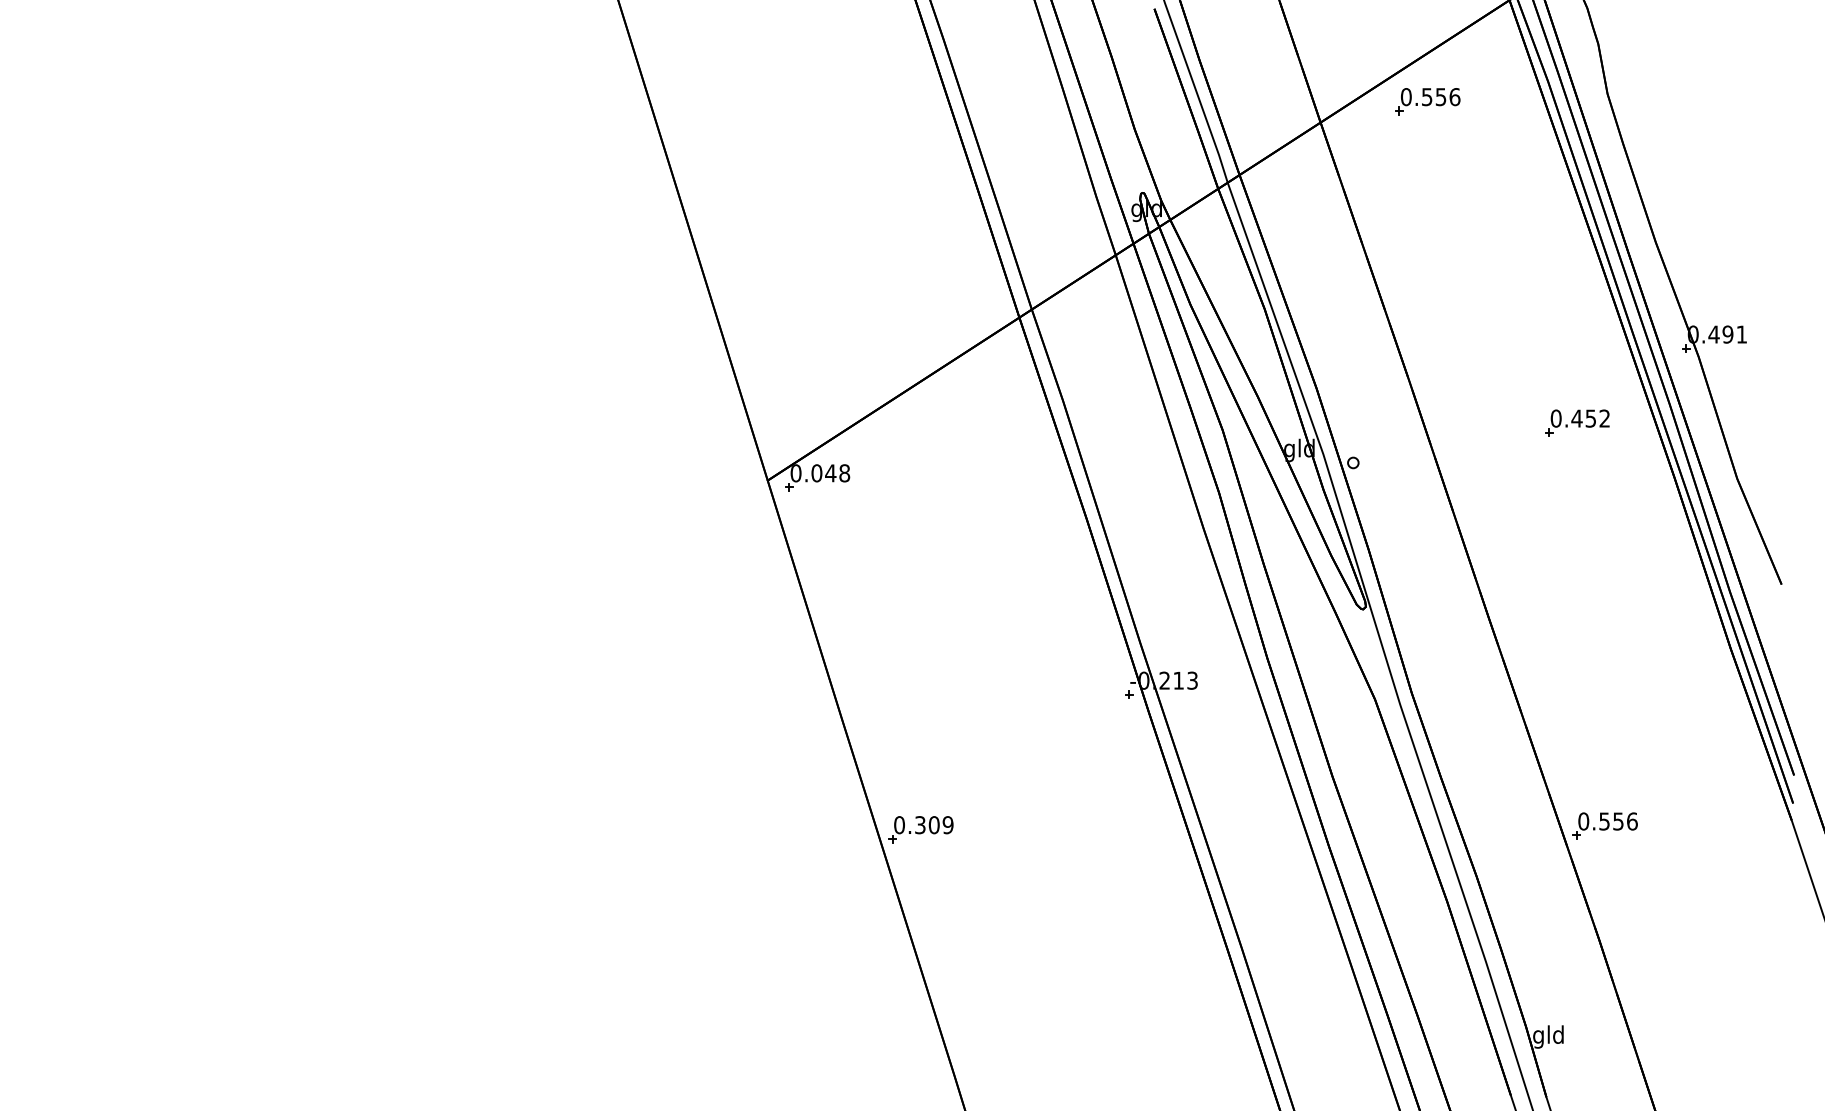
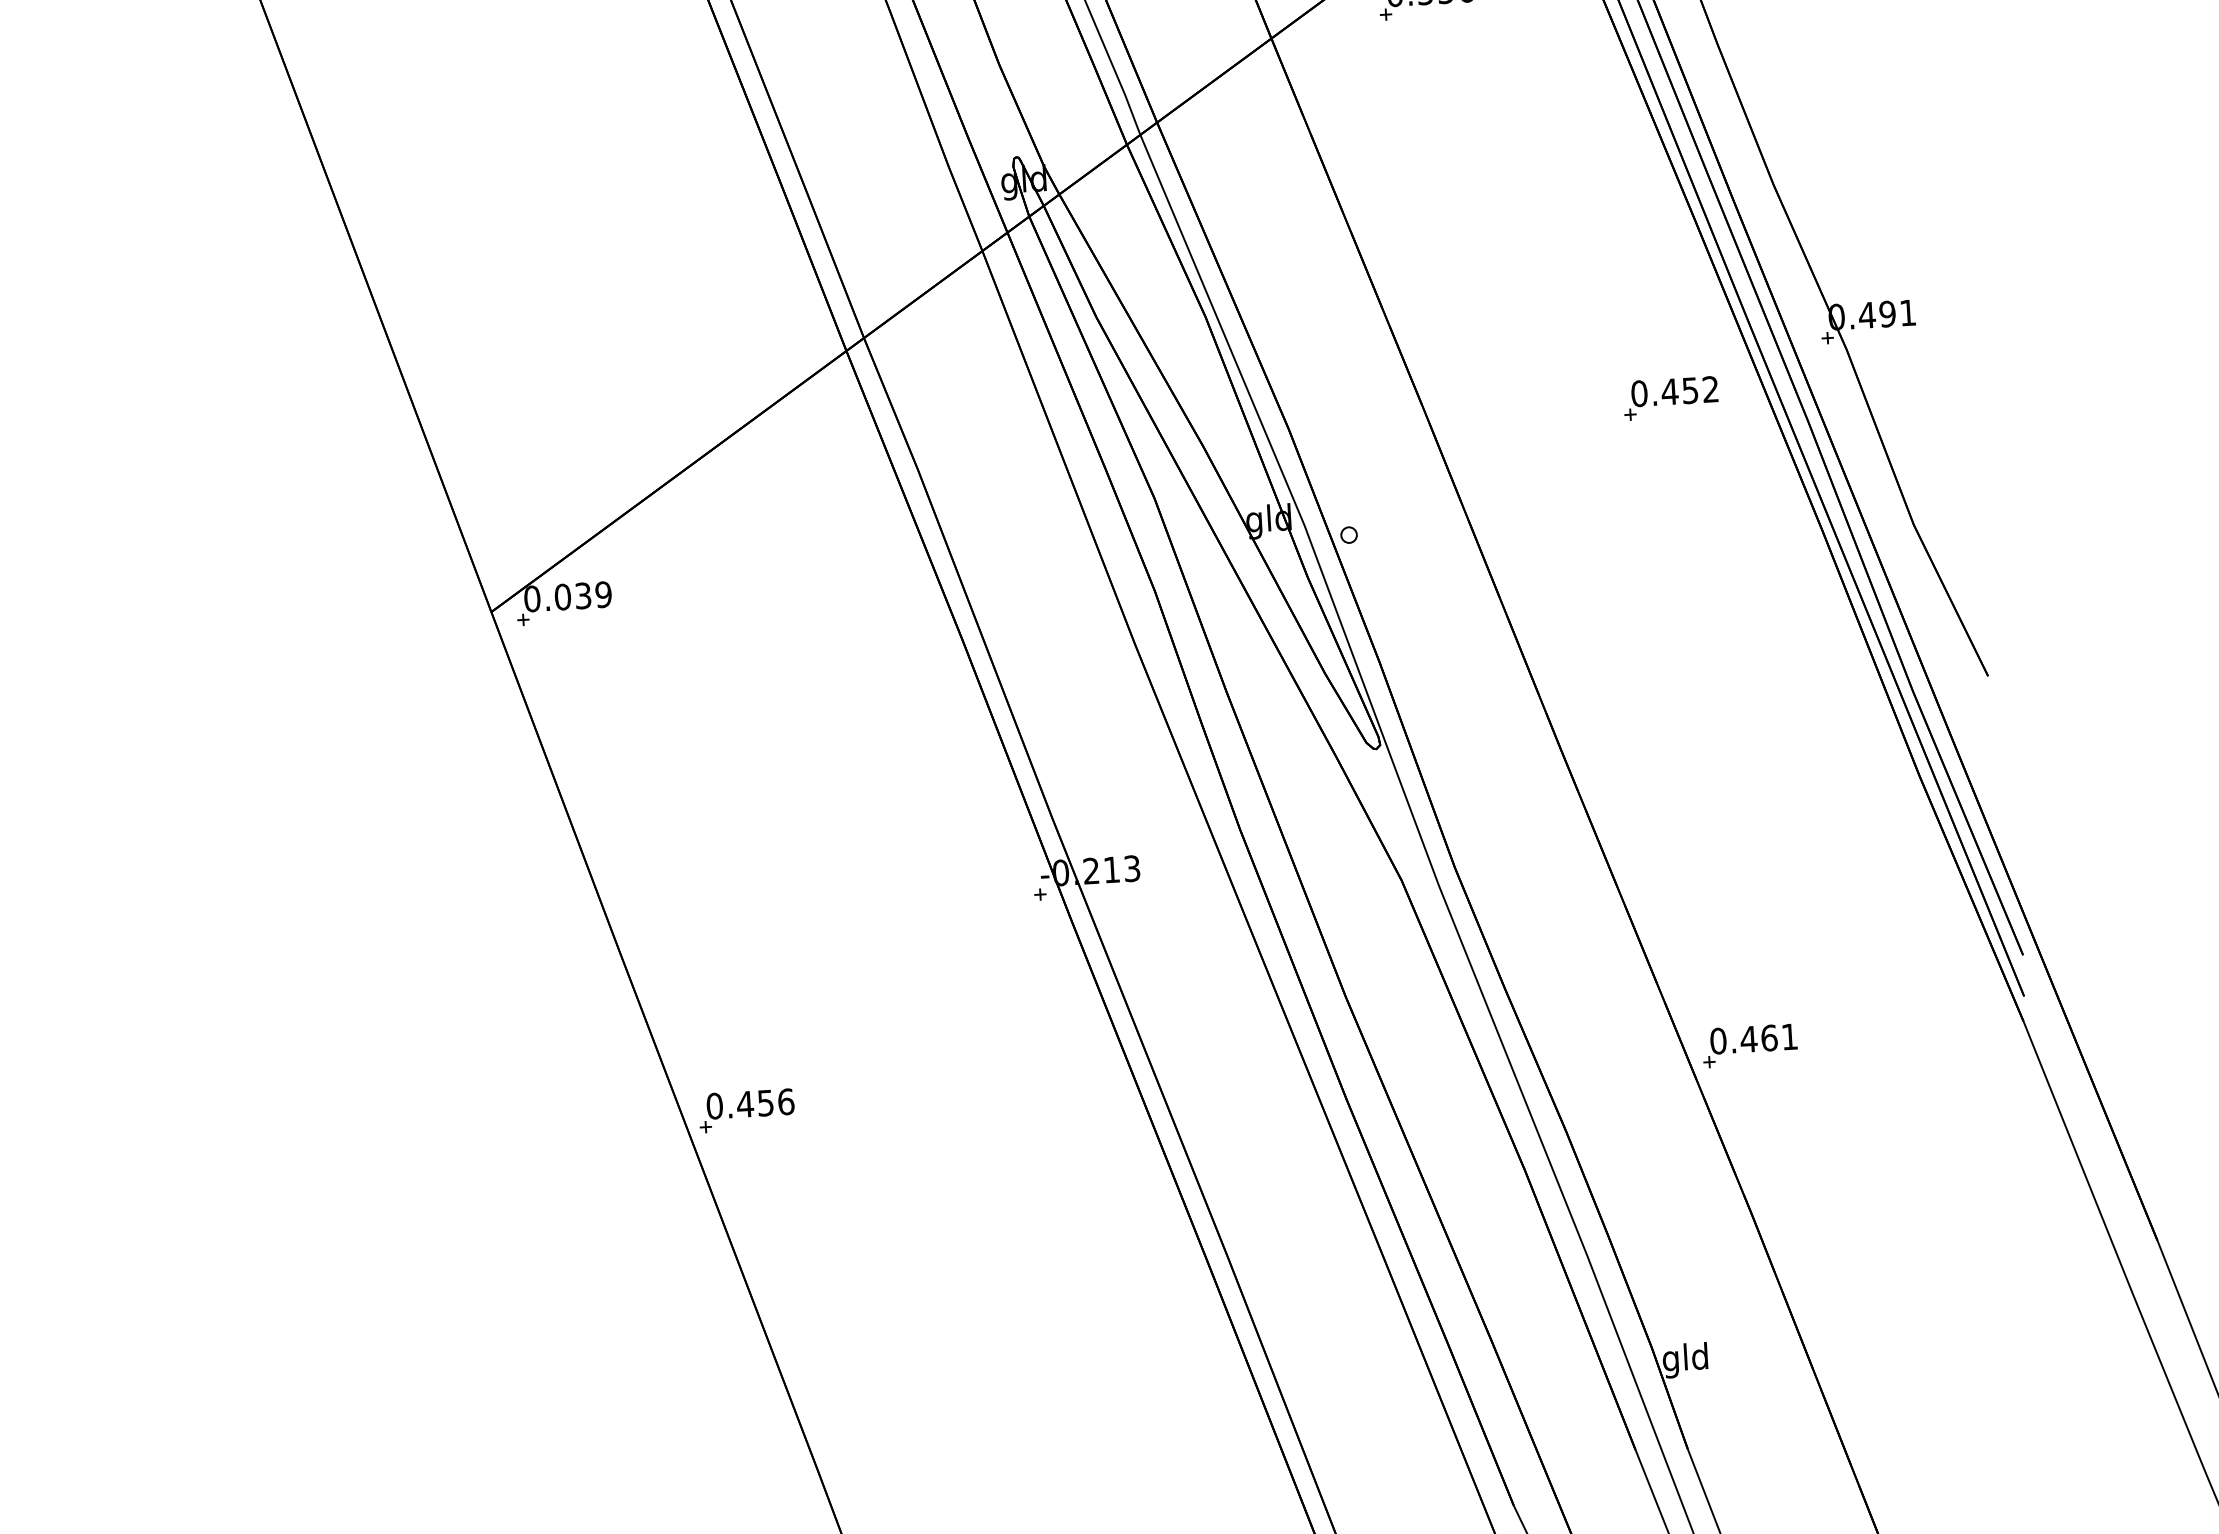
part: (1577, 422) -> (1671, 397), moved
text: (837, 473) -> (593, 595), 0.048 -> 0.039
text: (1617, 821) -> (1767, 1038), 0.556 -> 0.461
text: (933, 825) -> (764, 1103), 0.309 -> 0.456

